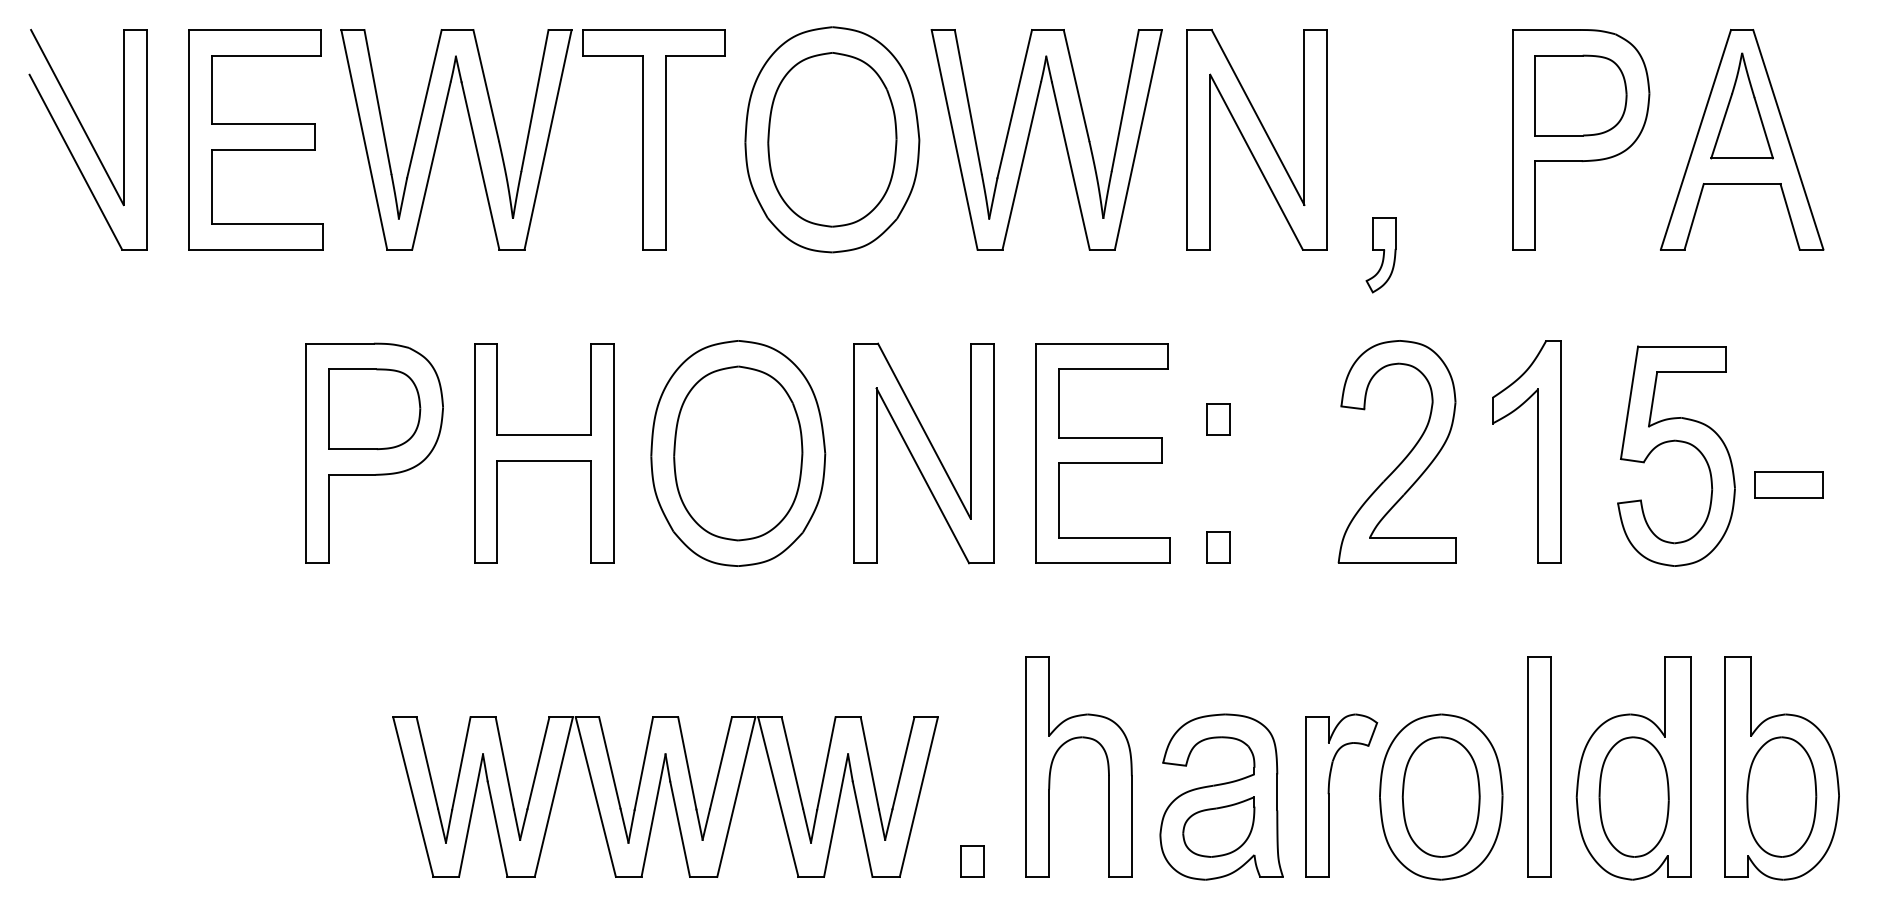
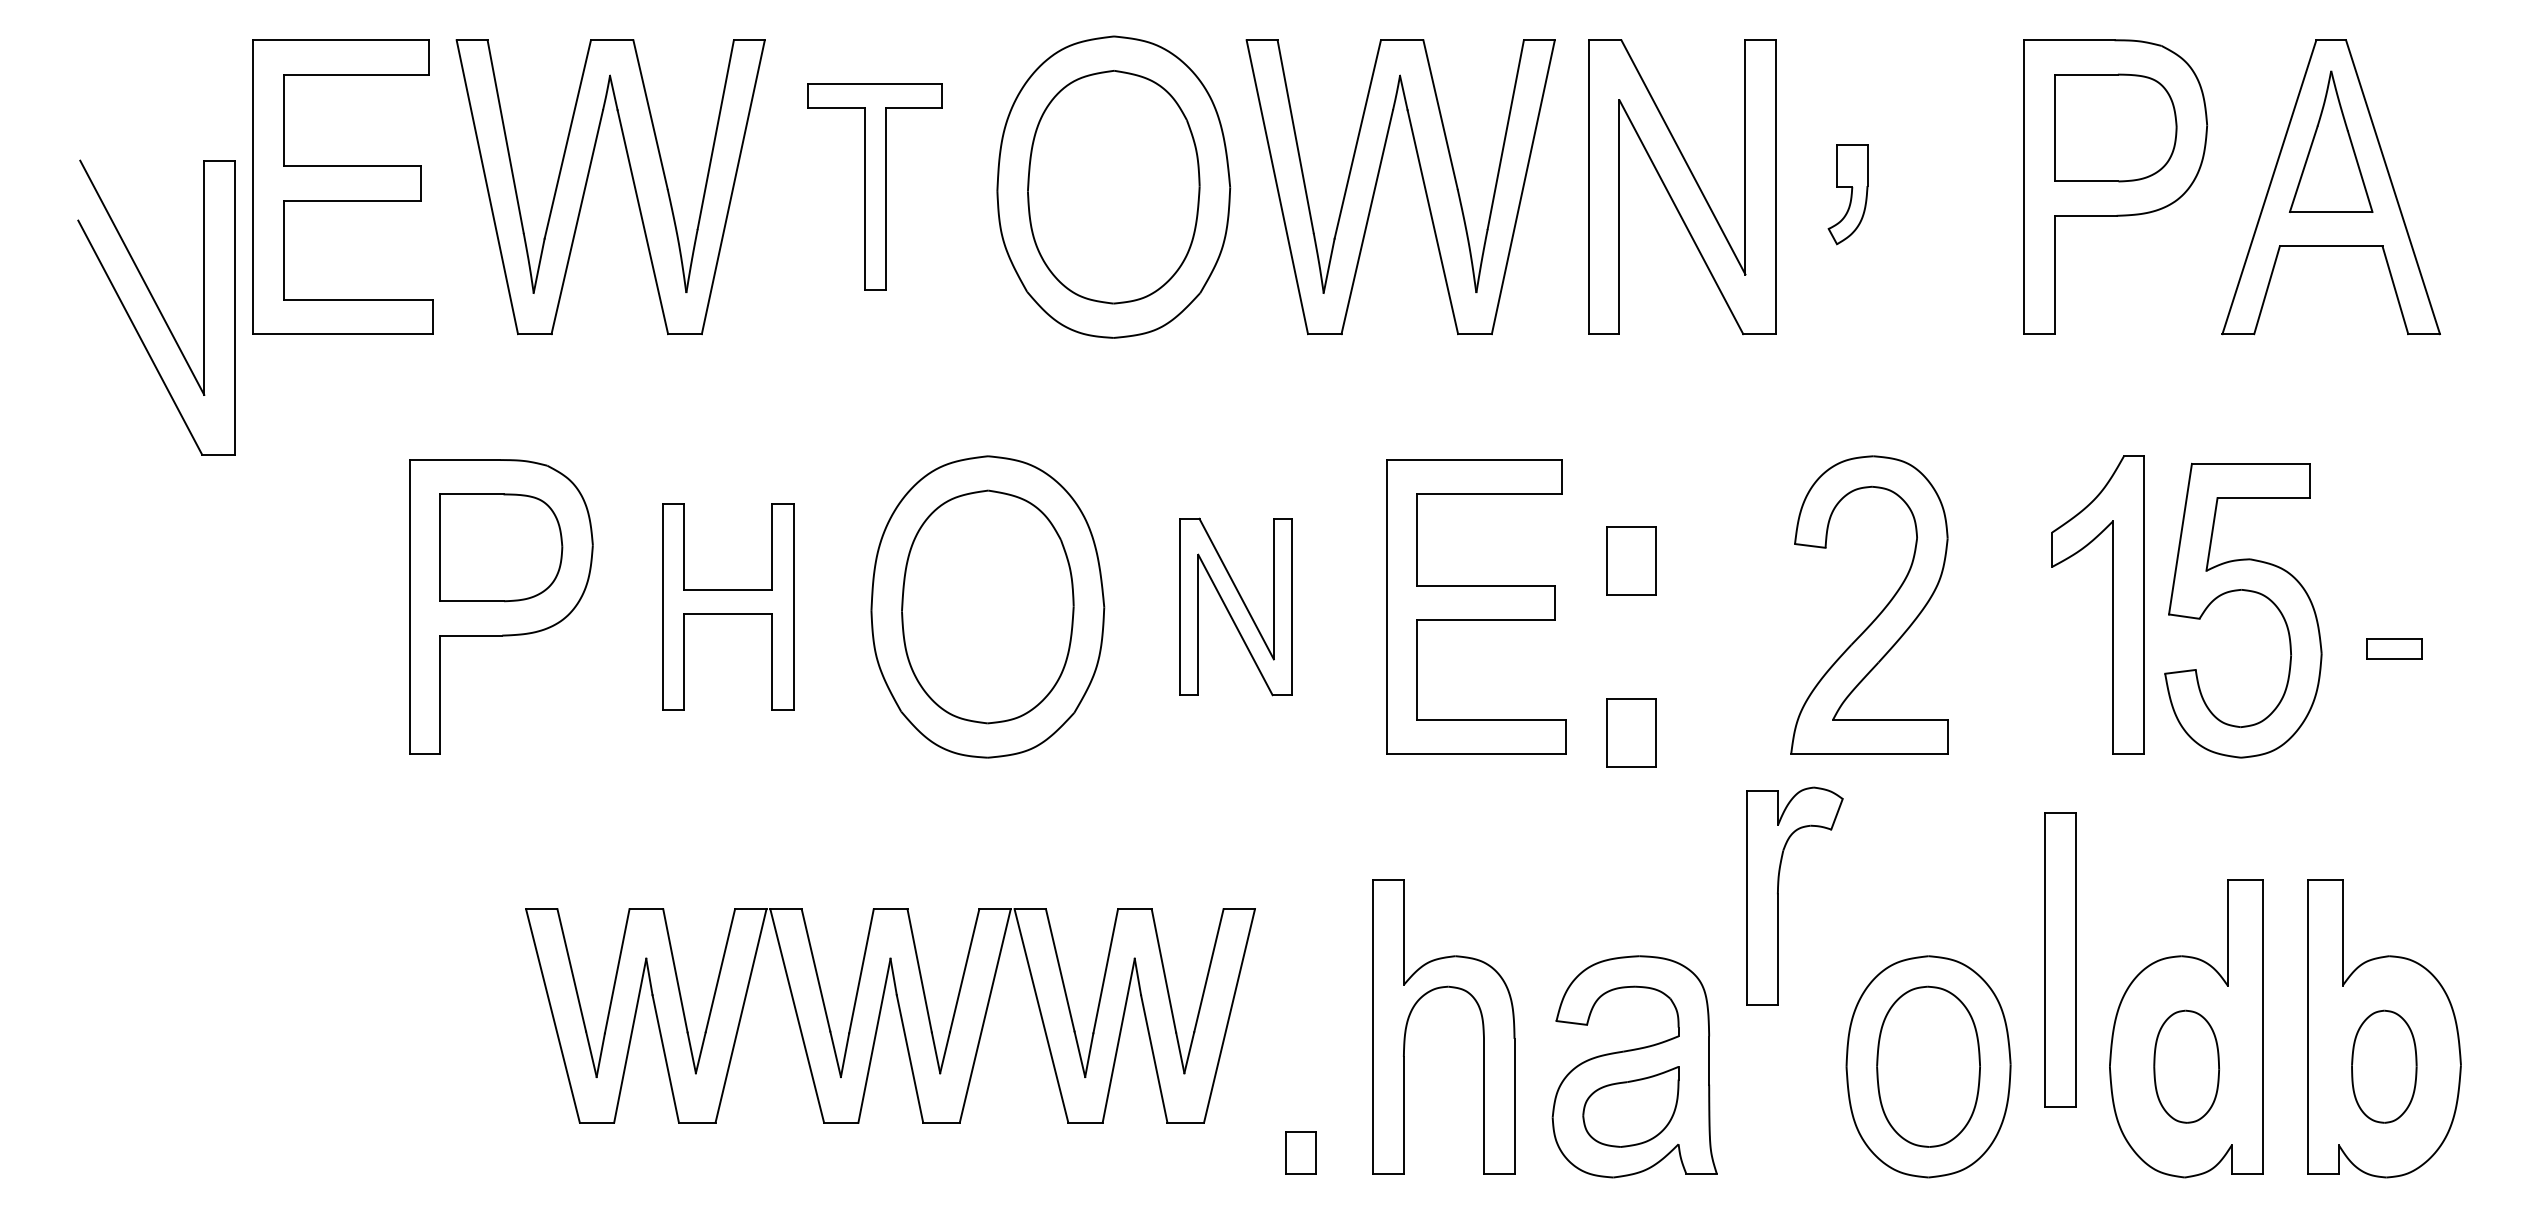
part: (87, 139) -> (155, 307), moved
part: (653, 139) -> (874, 186), size x0.7
part: (1380, 255) -> (1847, 194), moved
part: (1218, 419) -> (1630, 561), size x1.6
part: (1537, 451) -> (2112, 604), moved
part: (544, 453) -> (728, 607), size x0.7
part: (923, 453) -> (1235, 607), size x0.6
part: (1788, 484) -> (2393, 648), size x0.6
part: (1218, 547) -> (1630, 732), size x1.6
part: (1539, 766) -> (2060, 958), moved
part: (671, 793) -> (898, 1011), moved
part: (1329, 795) -> (1779, 896), moved
part: (1633, 796) -> (2185, 1066), size x0.7
part: (1781, 796) -> (2383, 1066), size x0.7

